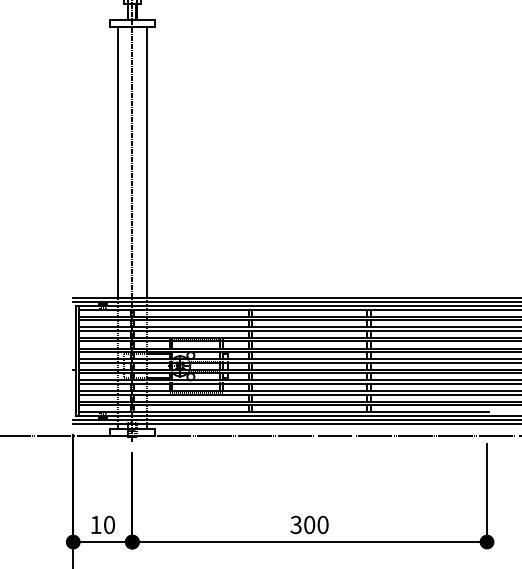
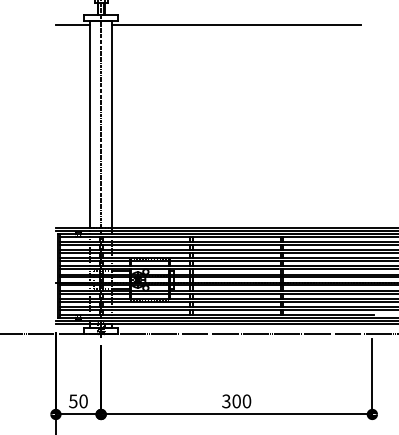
line: (94, 33) -> (72, 25), added
line: (309, 33) -> (236, 25), added
text: (96, 525) -> (73, 401), 10 -> 50

